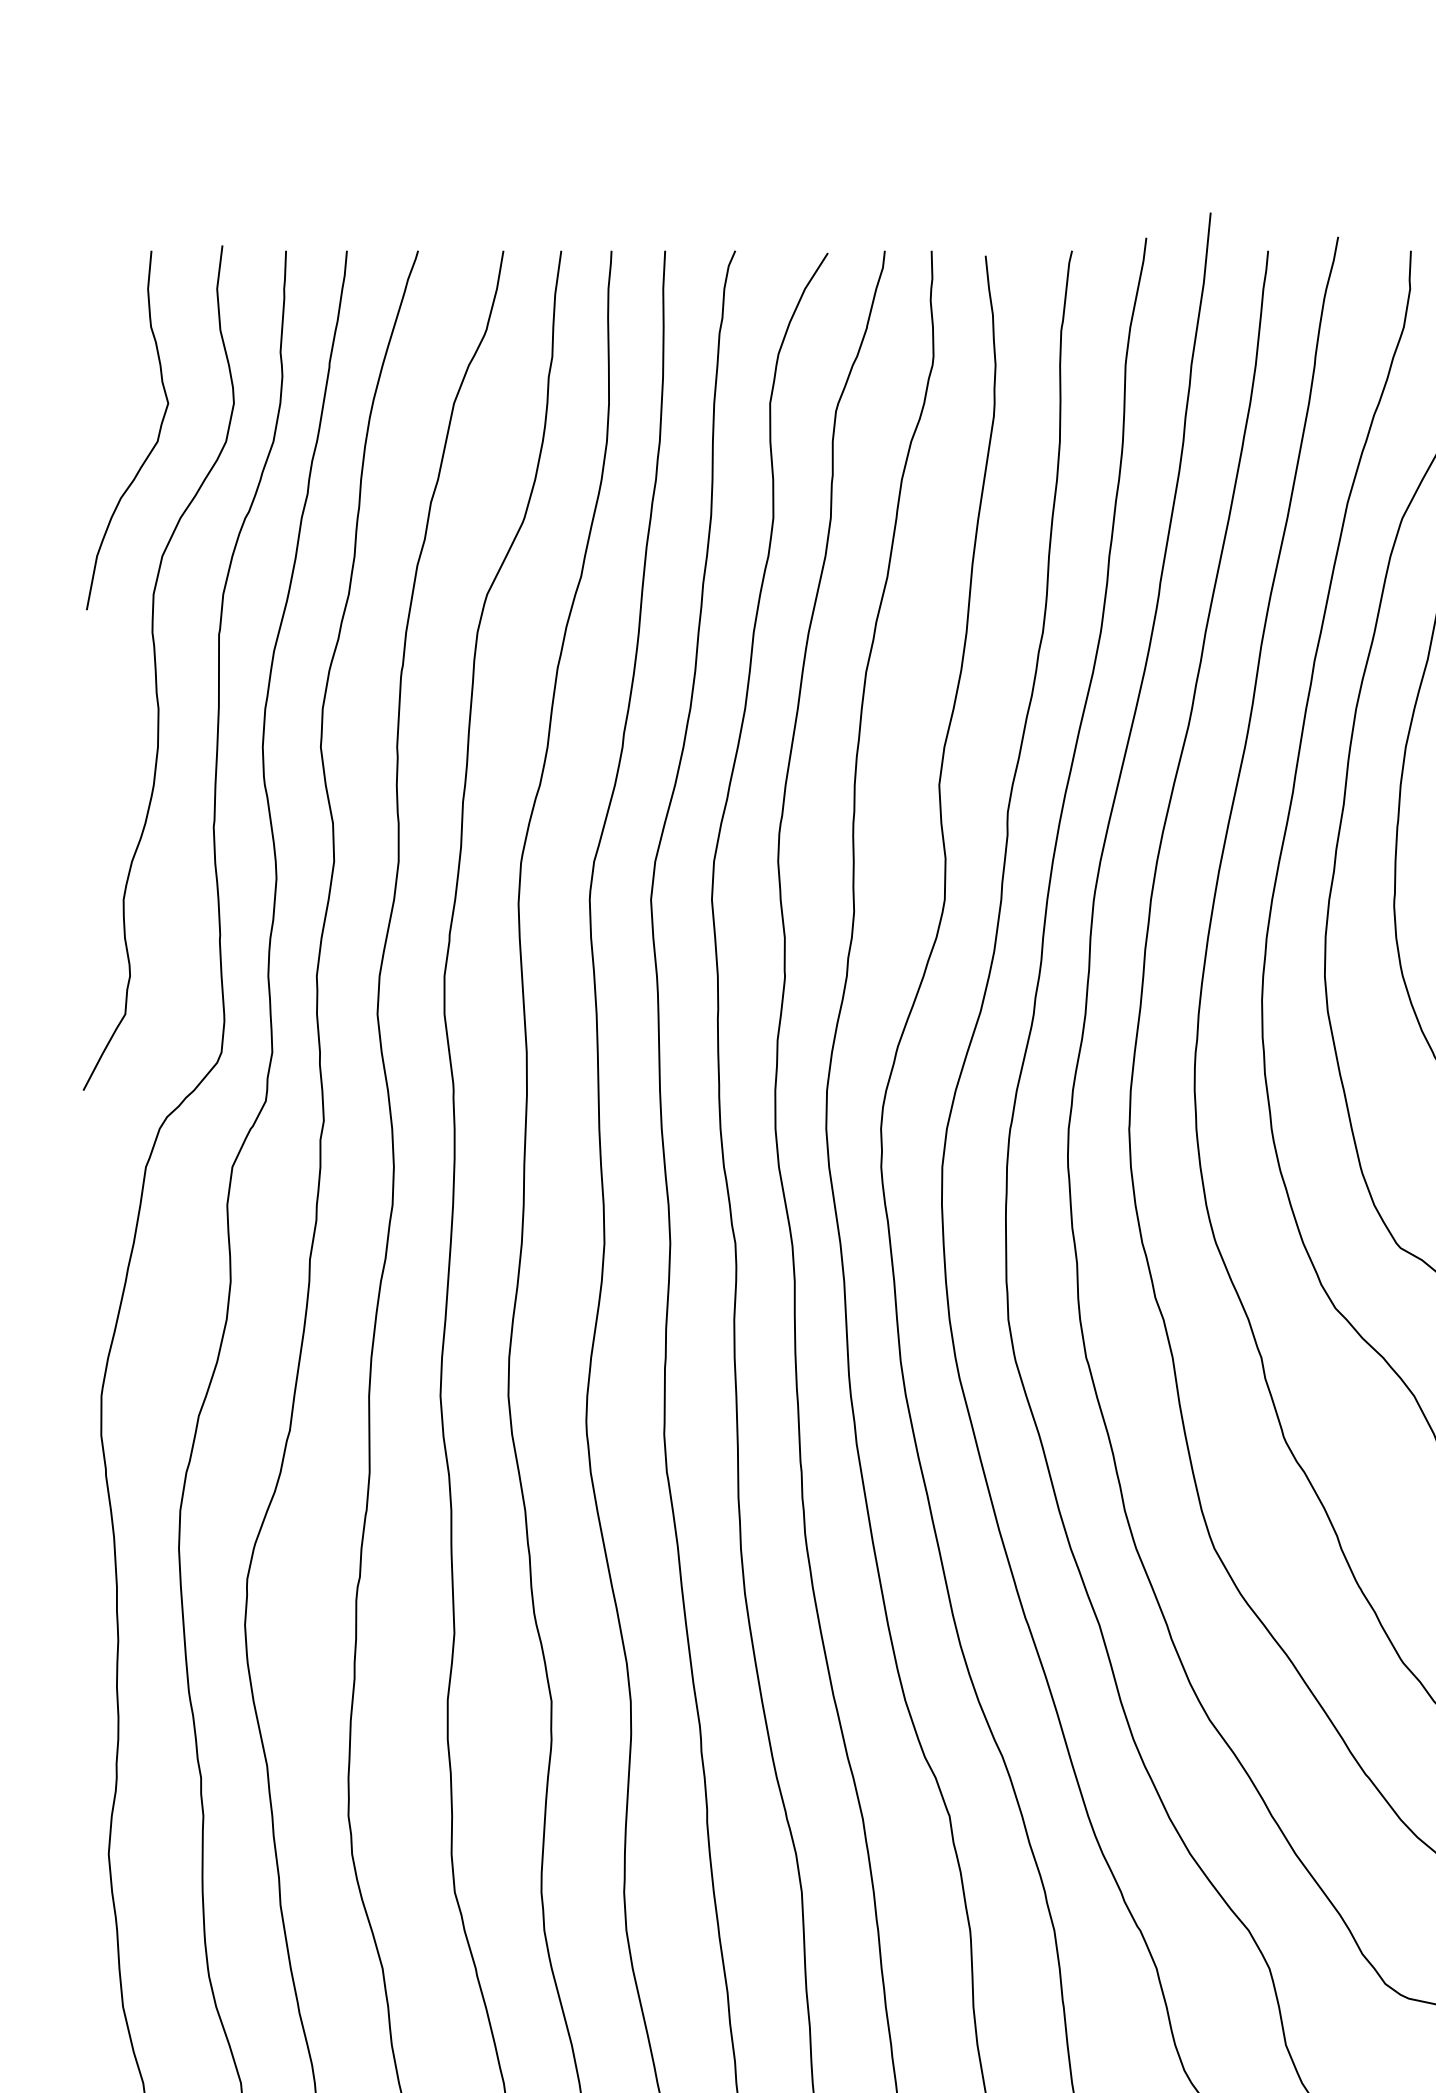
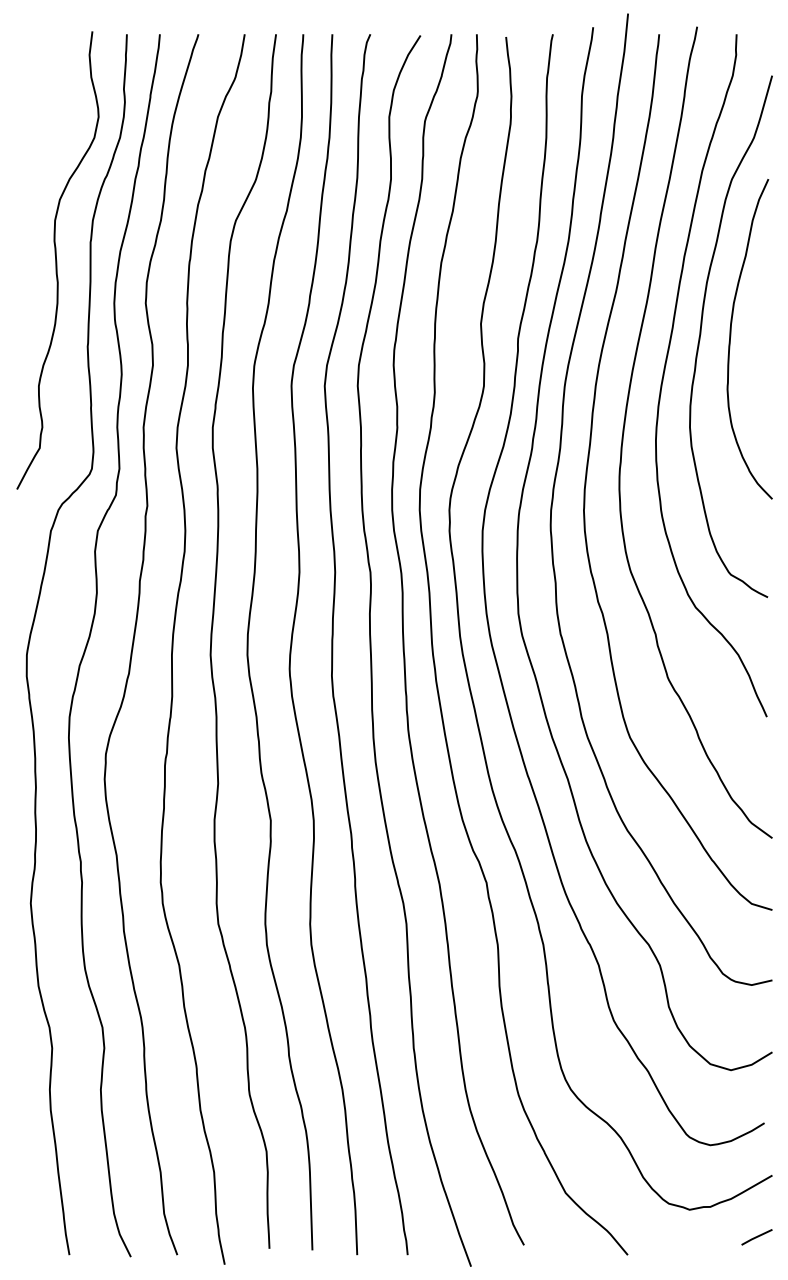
curve: (150, 448) -> (53, 141), removed

